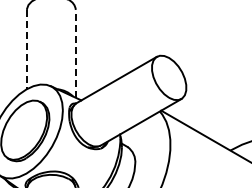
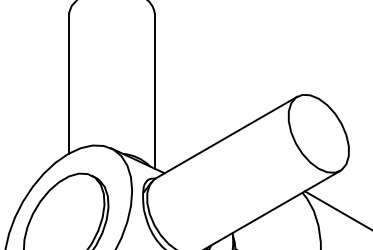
line: (26, 49) -> (68, 83), dashed -> solid
line: (75, 53) -> (154, 90), dashed -> solid

